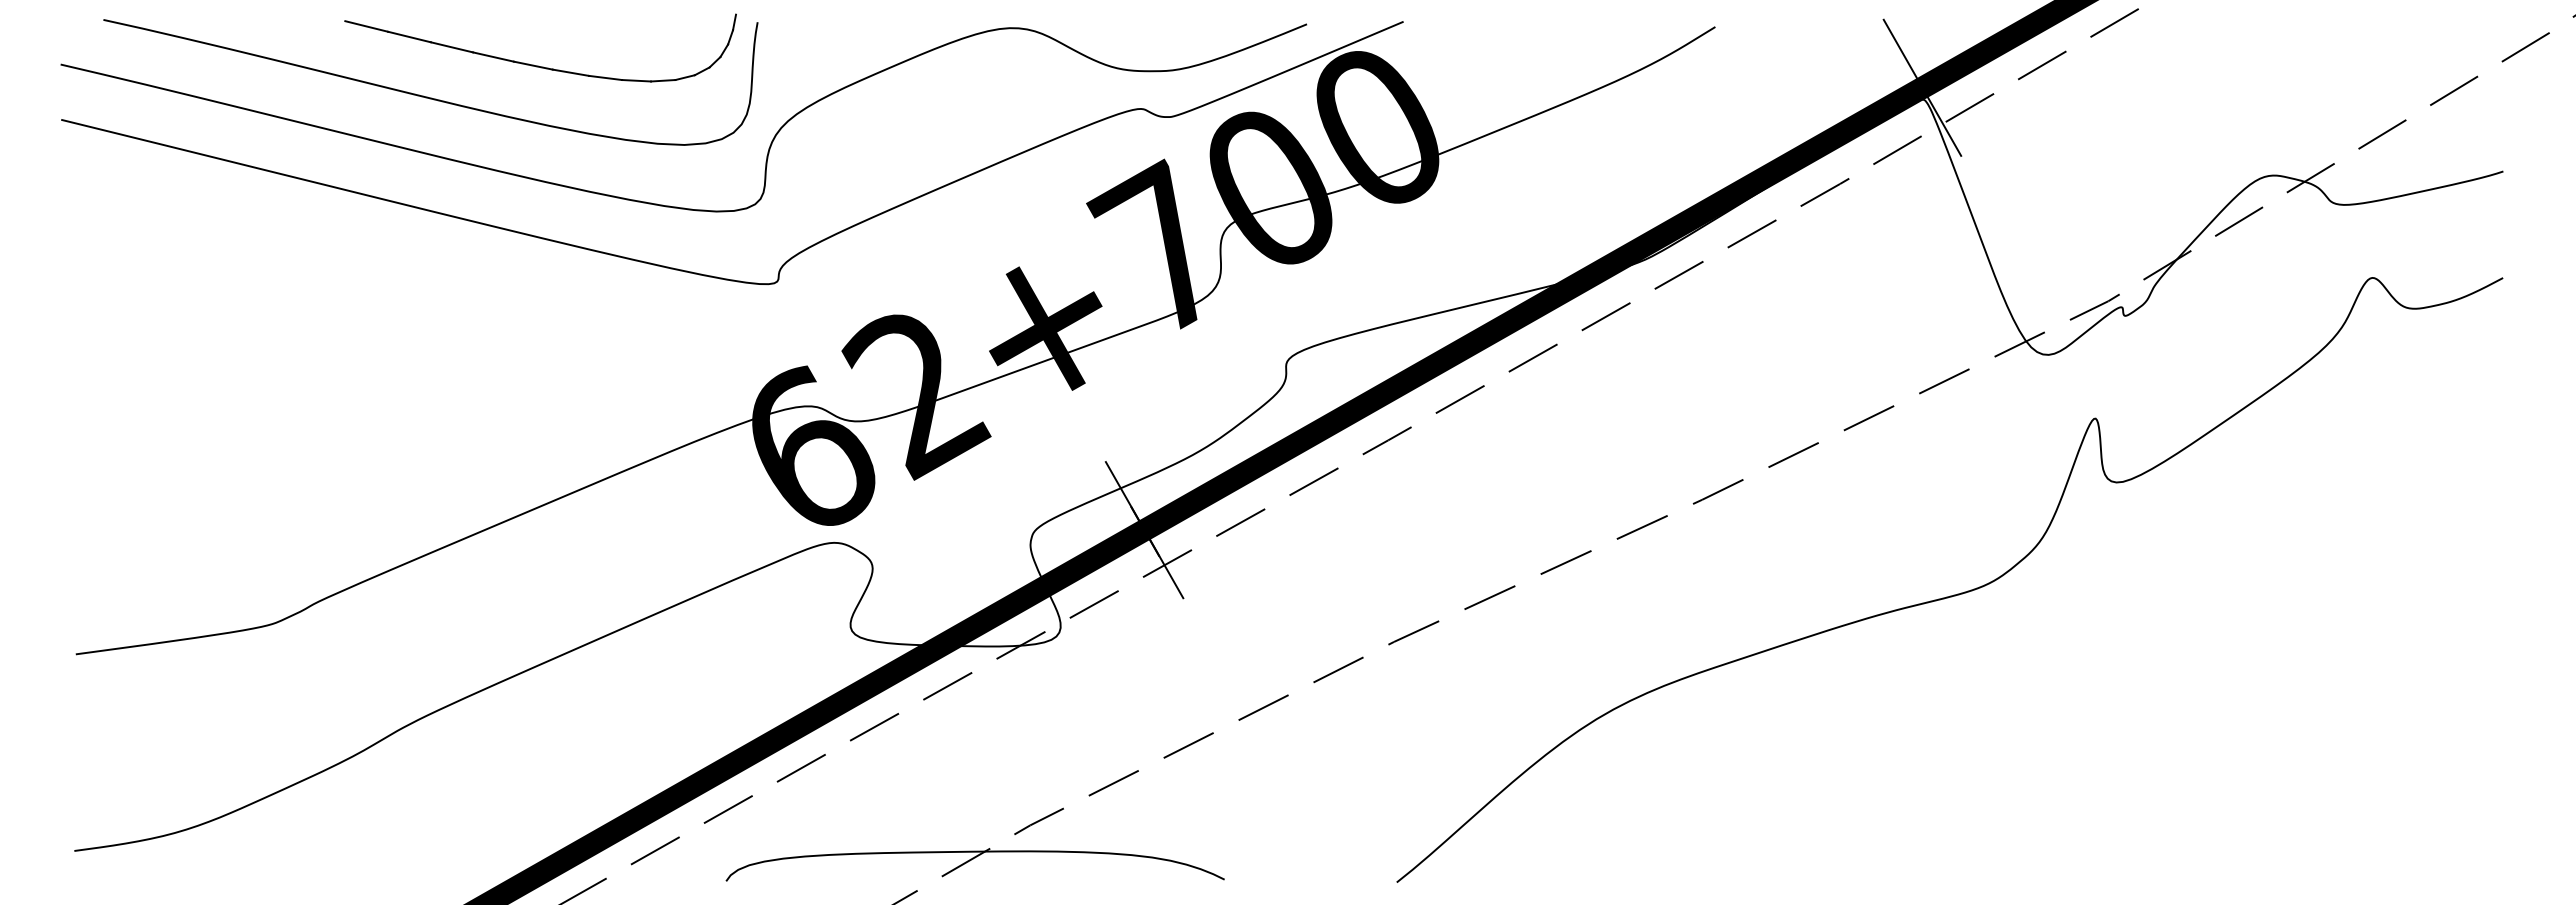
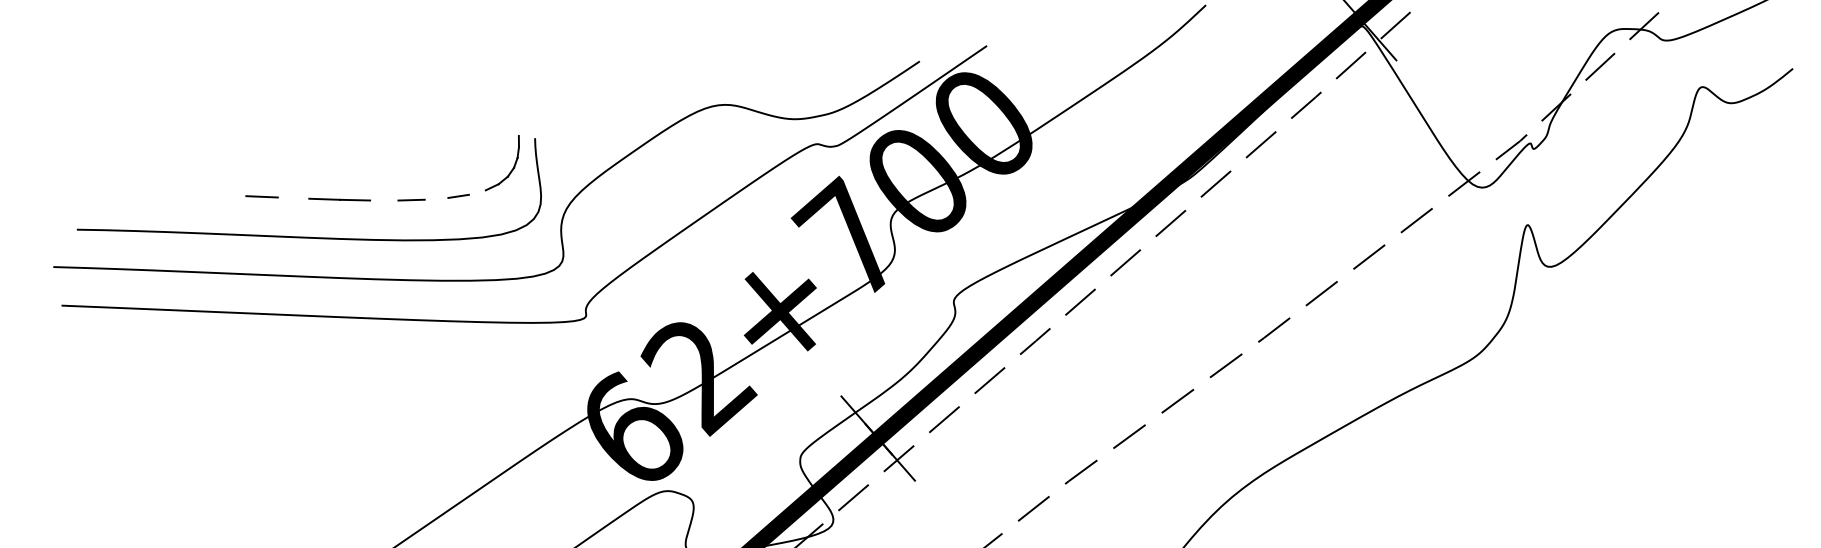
line: (409, 36) -> (293, 197), removed
line: (532, 65) -> (383, 200), removed
line: (605, 77) -> (436, 198), removed
line: (663, 80) -> (477, 192), removed

